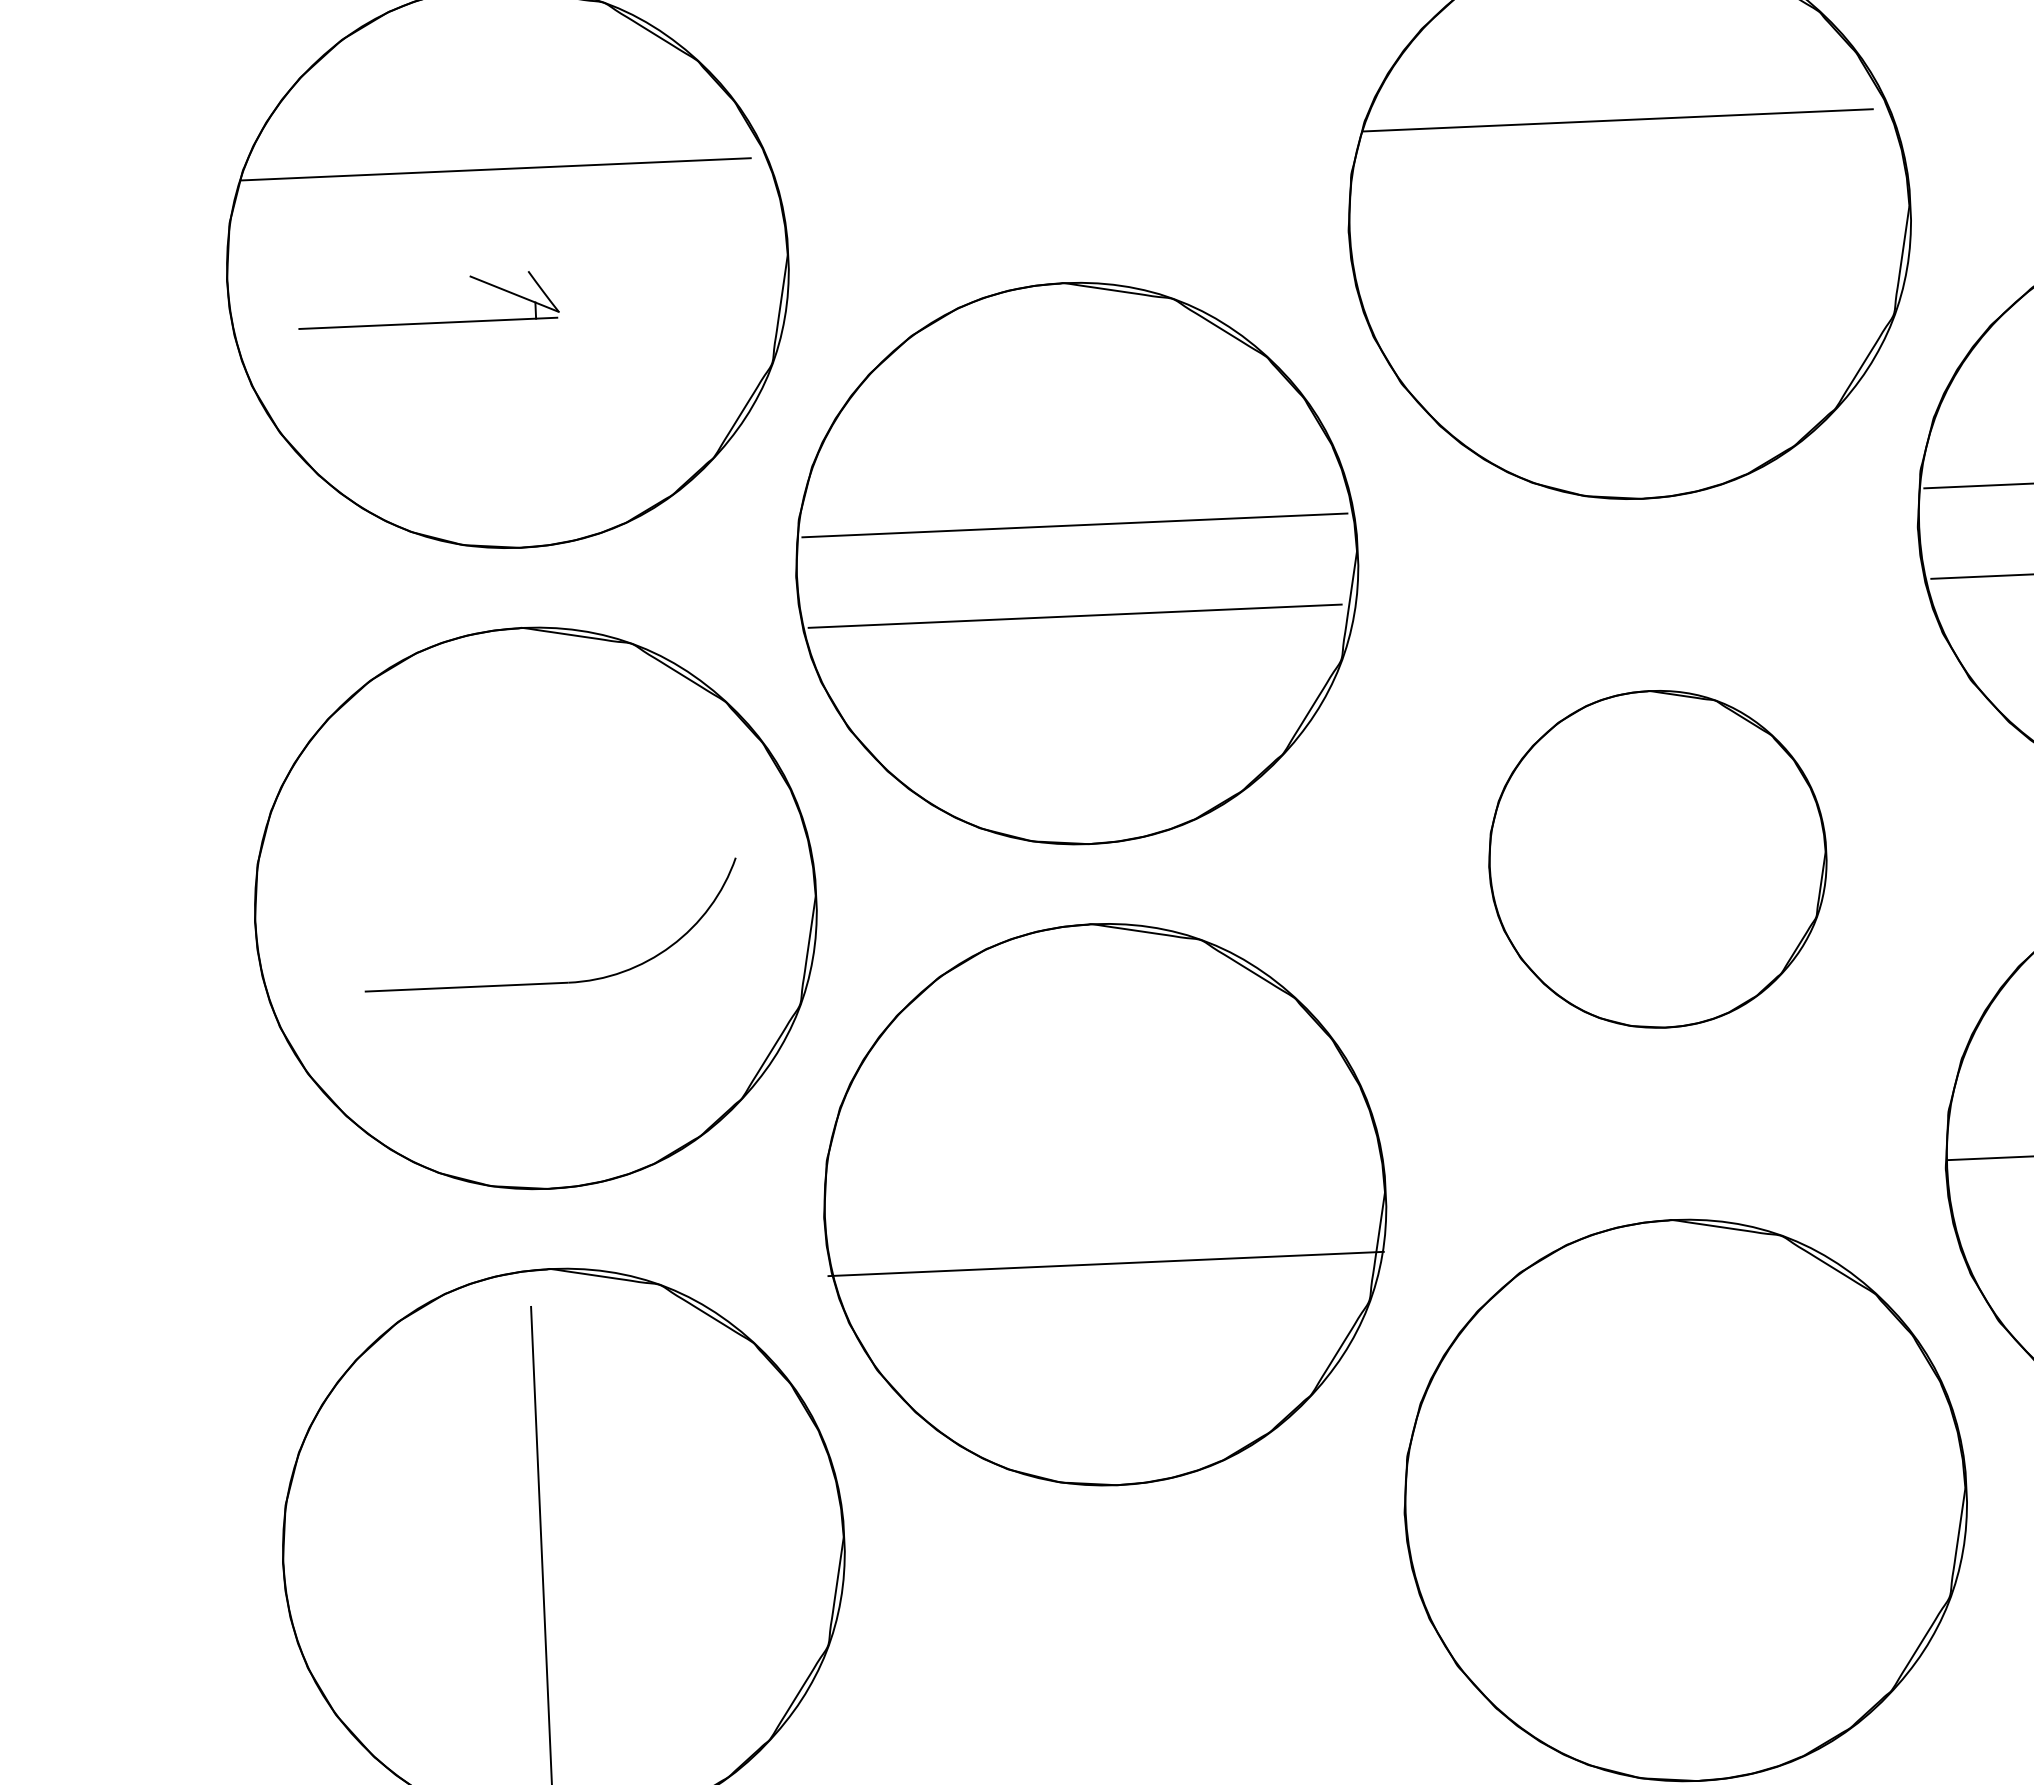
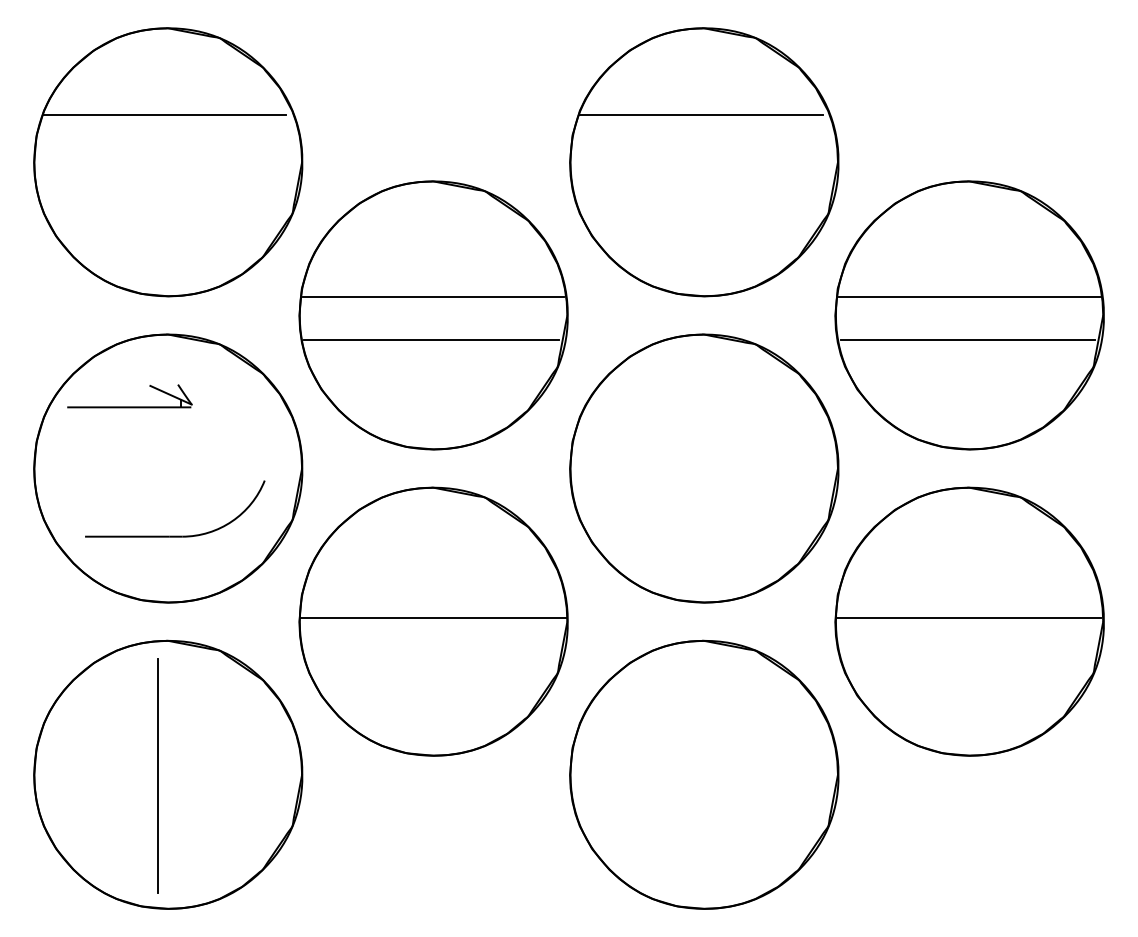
part: (428, 321) -> (129, 406), moved
part: (1658, 859) -> (704, 468), size x1.67
part: (553, 980) -> (175, 535), moved
line: (1105, 1265) -> (432, 618), moved

